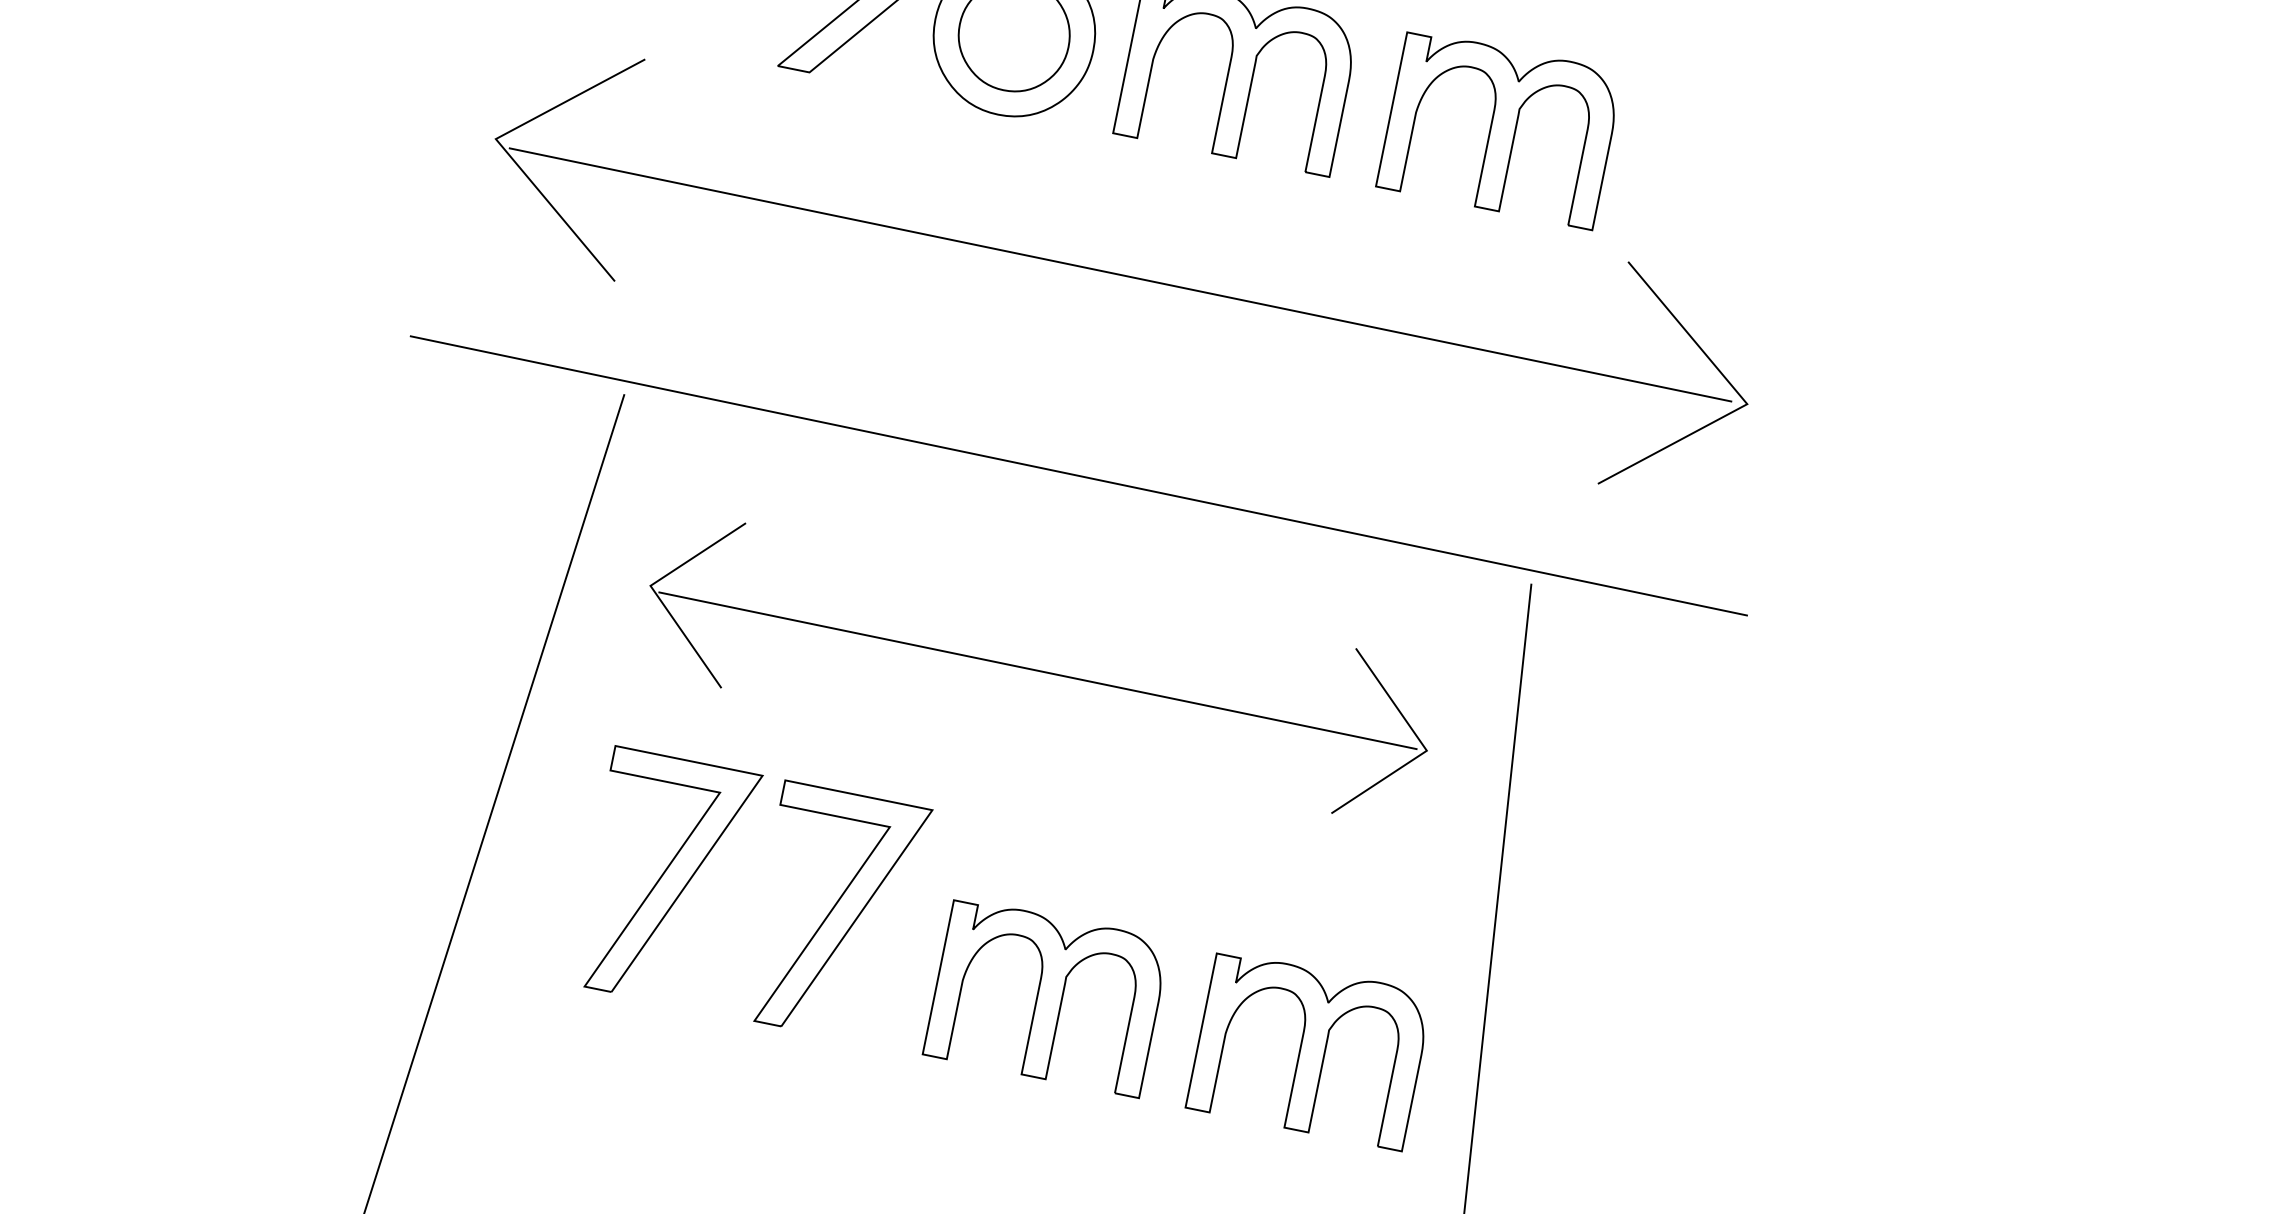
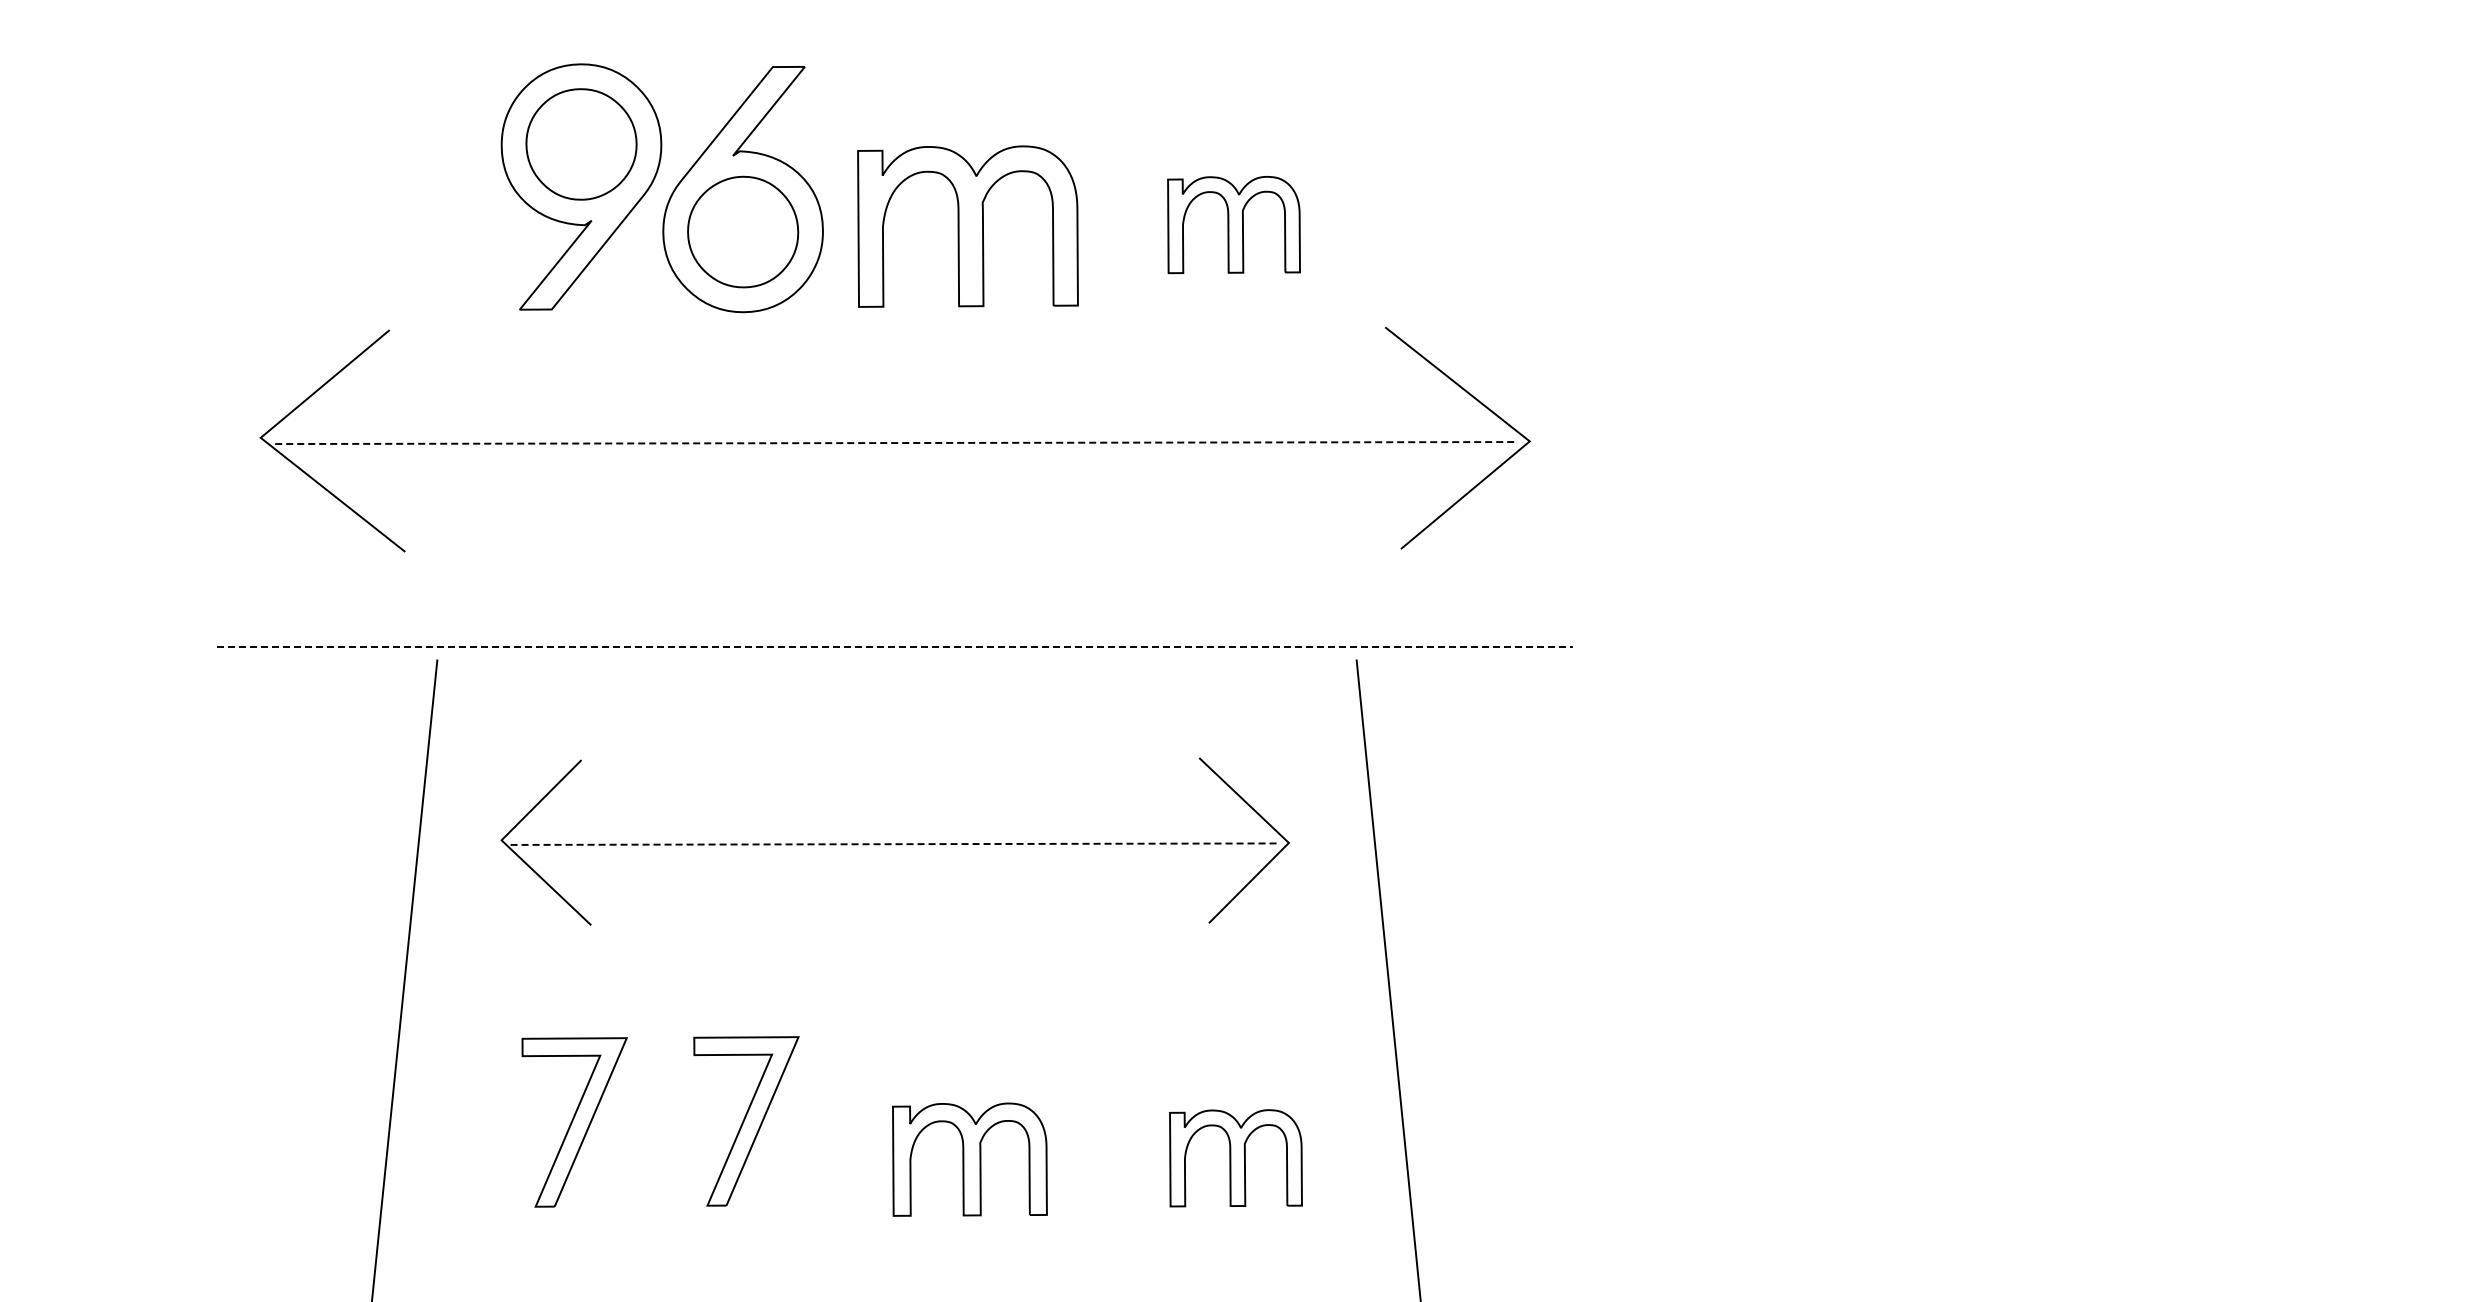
part: (1499, 129) -> (1233, 224), size x0.6
line: (1120, 275) -> (894, 443), solid -> dashed
line: (1079, 475) -> (895, 646), solid -> dashed
line: (1038, 671) -> (895, 844), solid -> dashed
part: (664, 879) -> (574, 1122), size x0.7
part: (834, 913) -> (746, 1121), size x0.7
part: (1046, 997) -> (969, 1159), size x0.7
part: (1309, 1051) -> (1235, 1158), size x0.6

